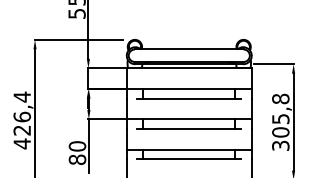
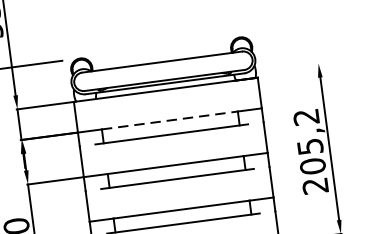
line: (273, 64) -> (288, 67), removed
line: (189, 89) -> (170, 120), solid -> dashed
text: (280, 121) -> (310, 150), 305,8 -> 205,2

